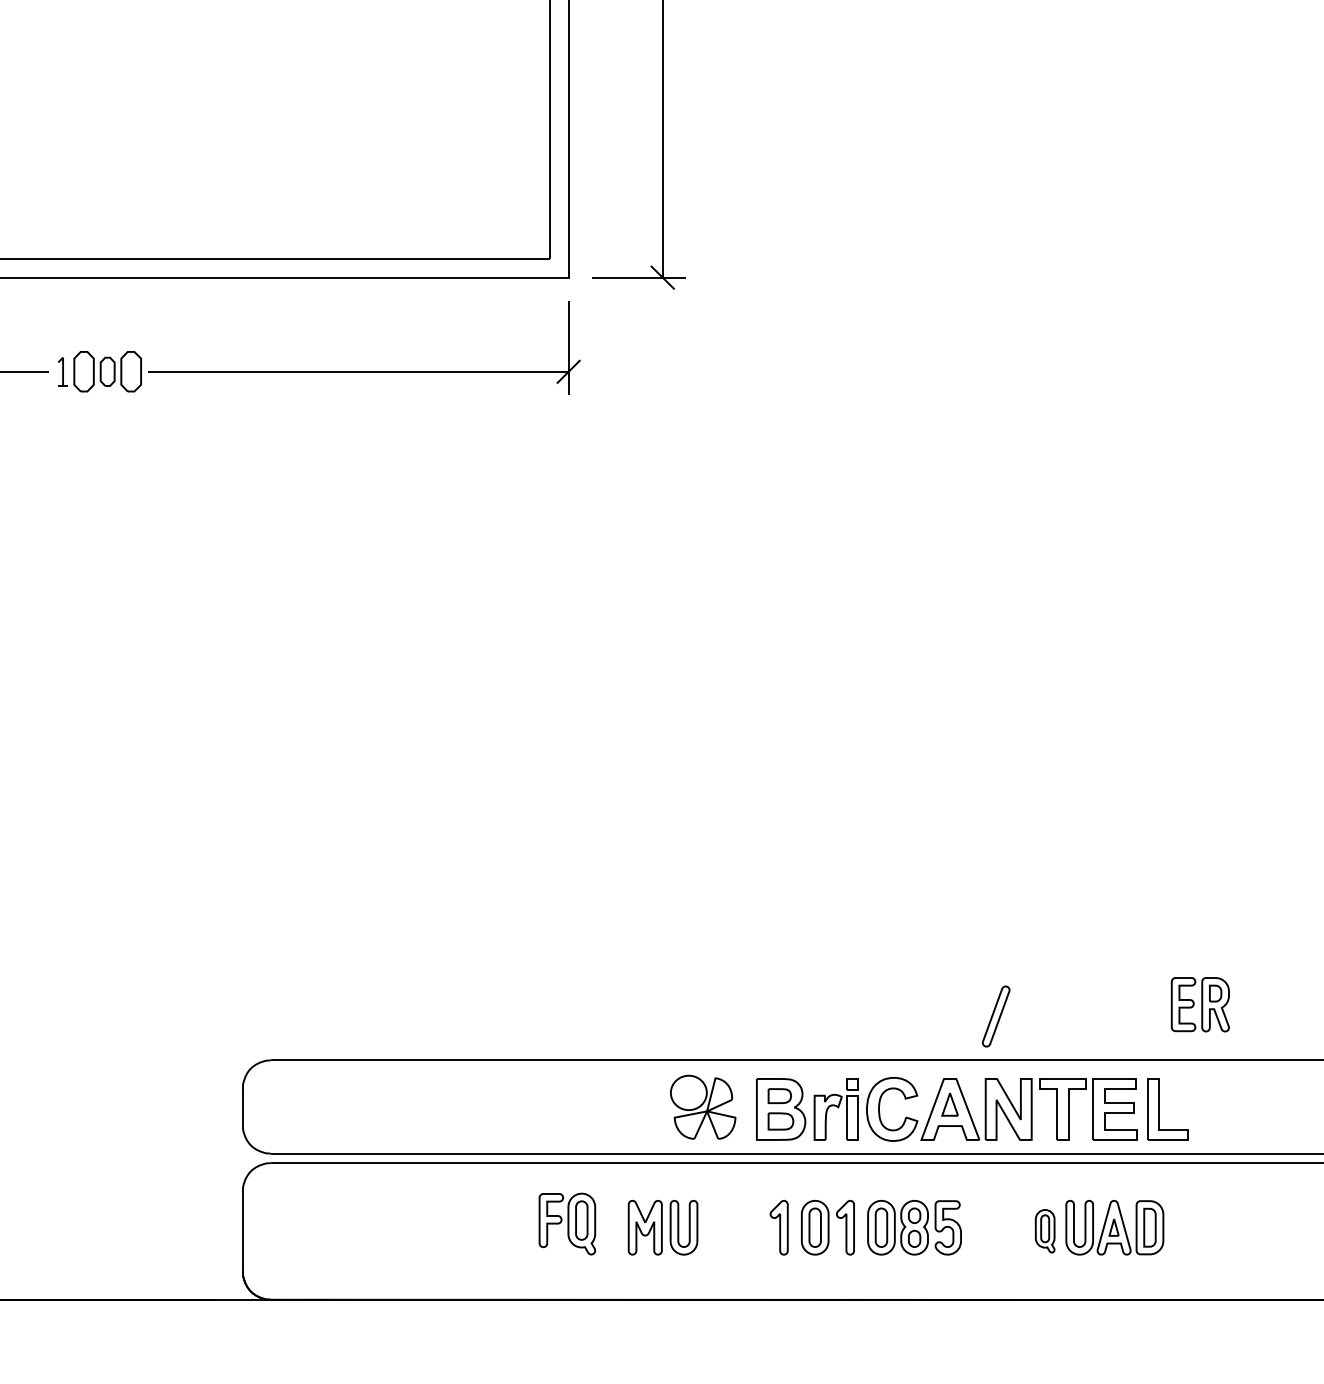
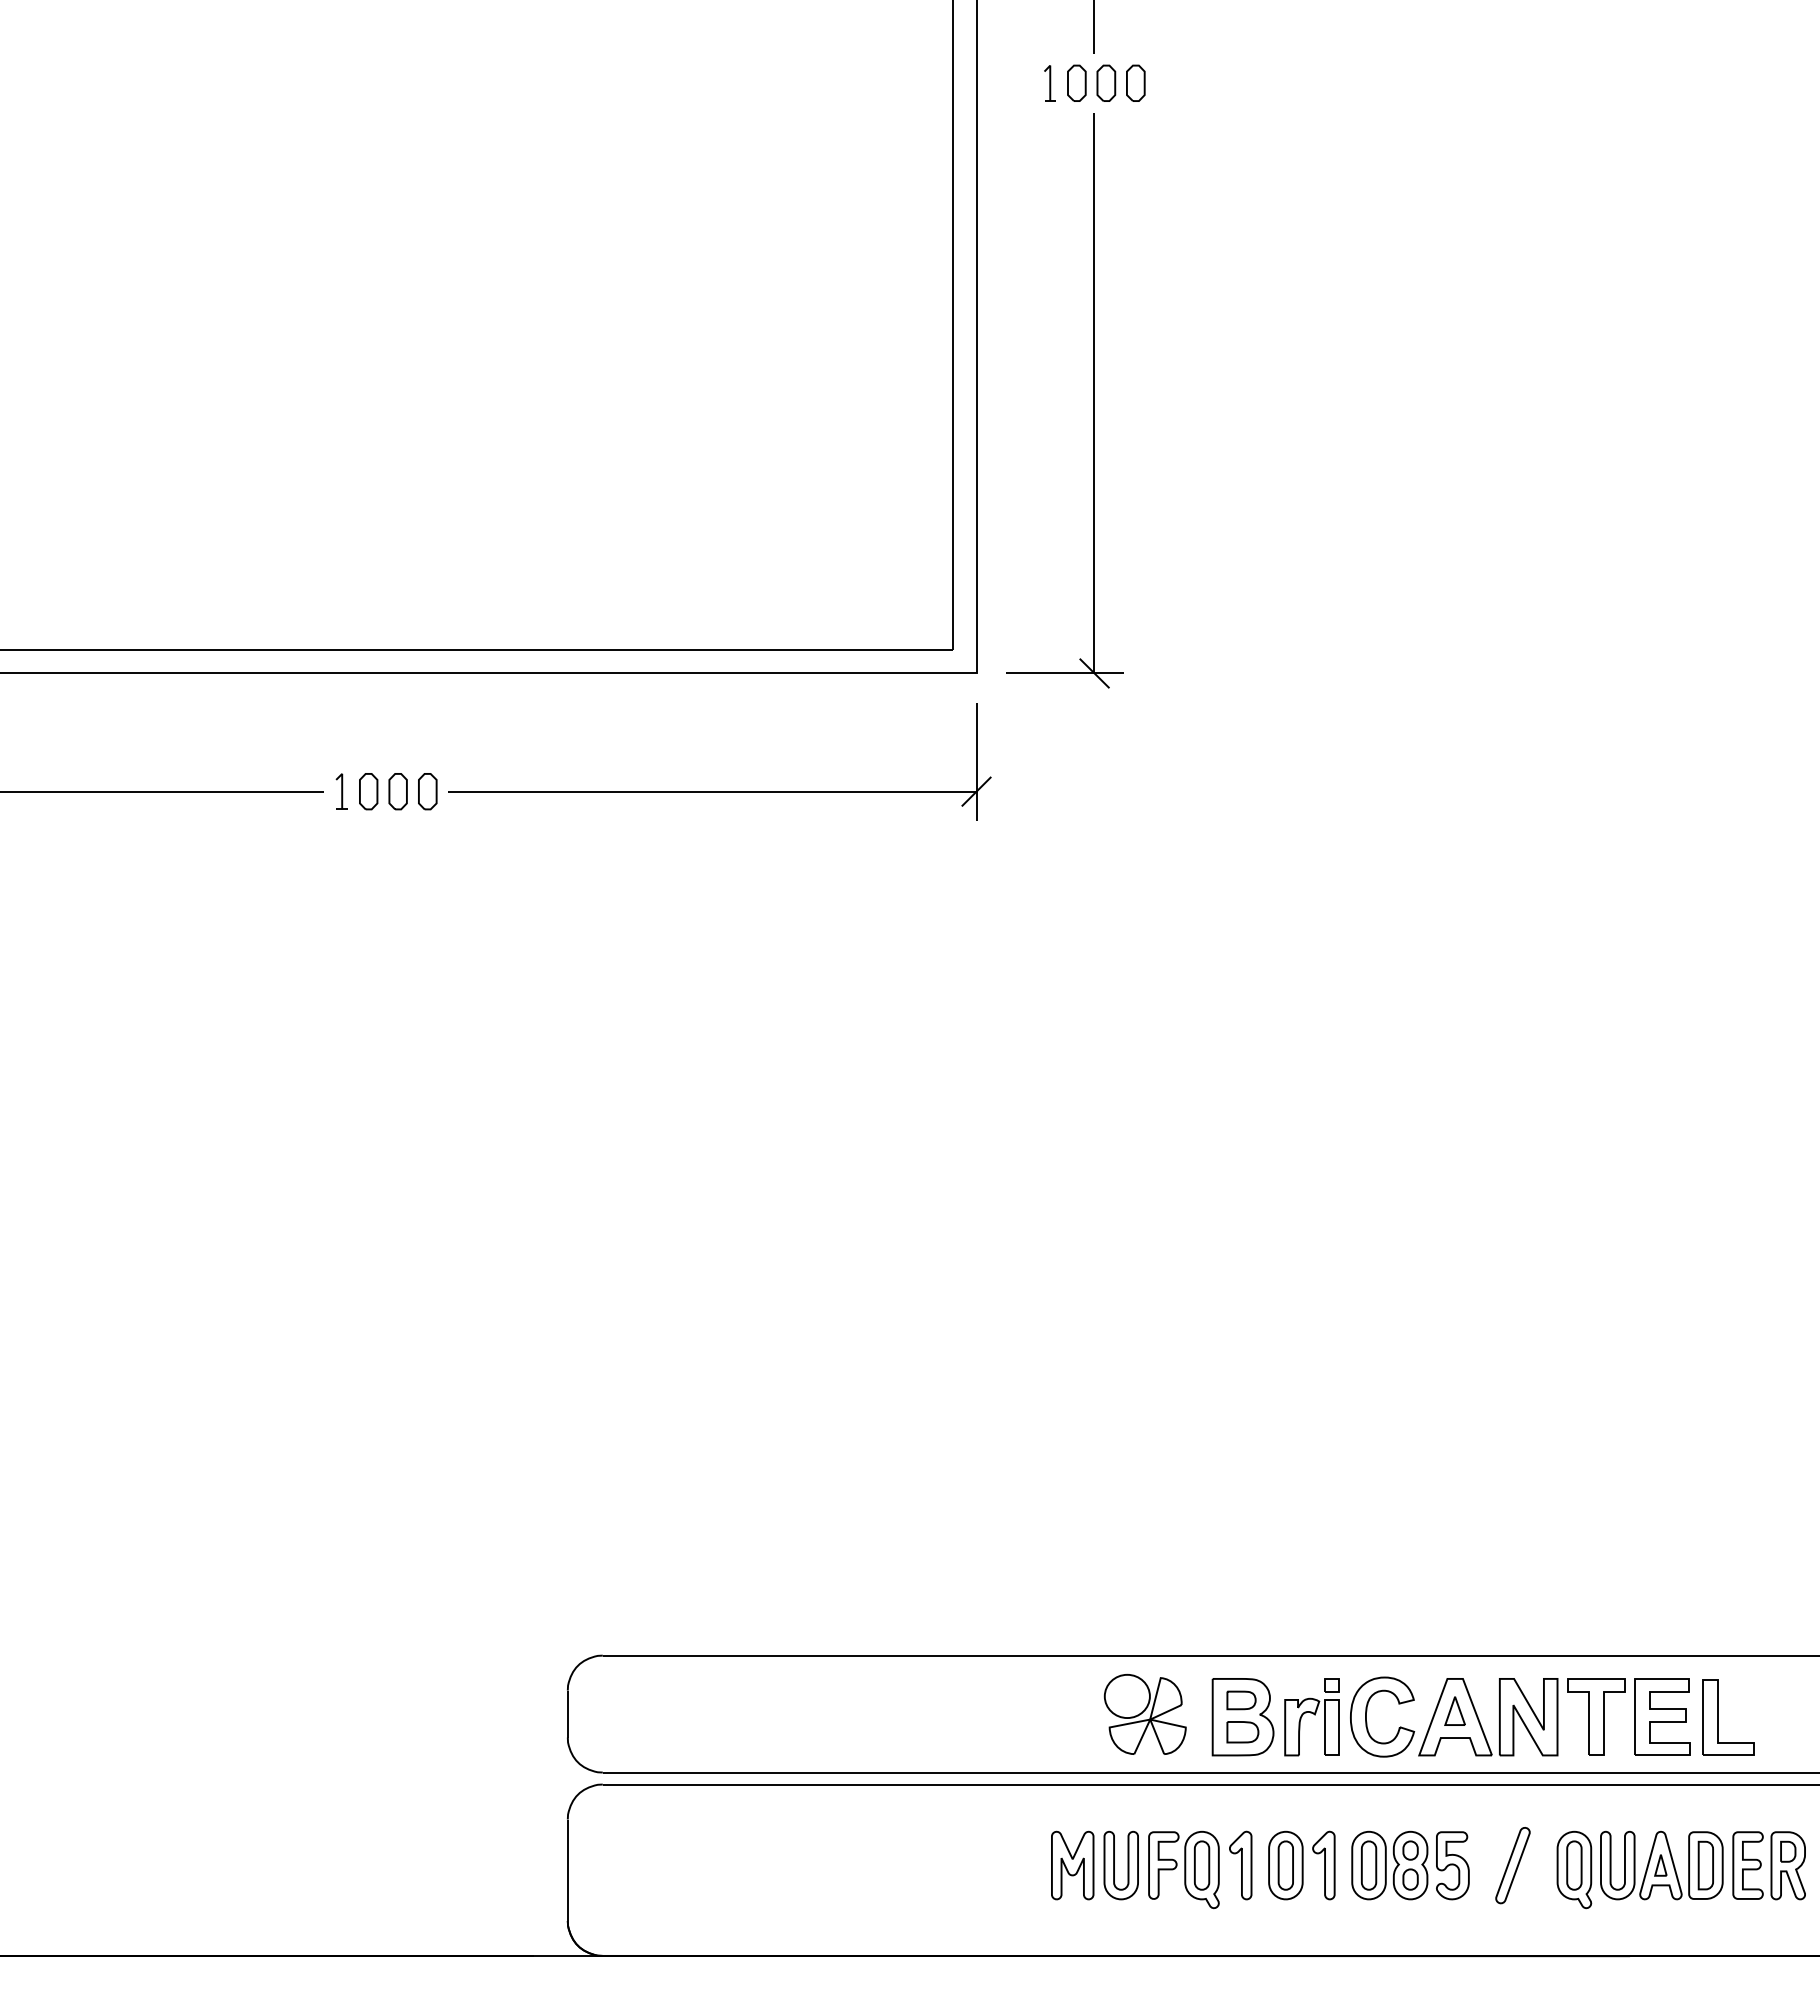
part: (84, 371) -> (368, 791), size x0.71
part: (131, 371) -> (427, 791), size x0.71
part: (1199, 1004) -> (1768, 1865), moved
part: (995, 1016) -> (1512, 1865), moved
part: (567, 1223) -> (1183, 1869), moved
part: (1045, 1230) -> (1574, 1869), size x1.43

